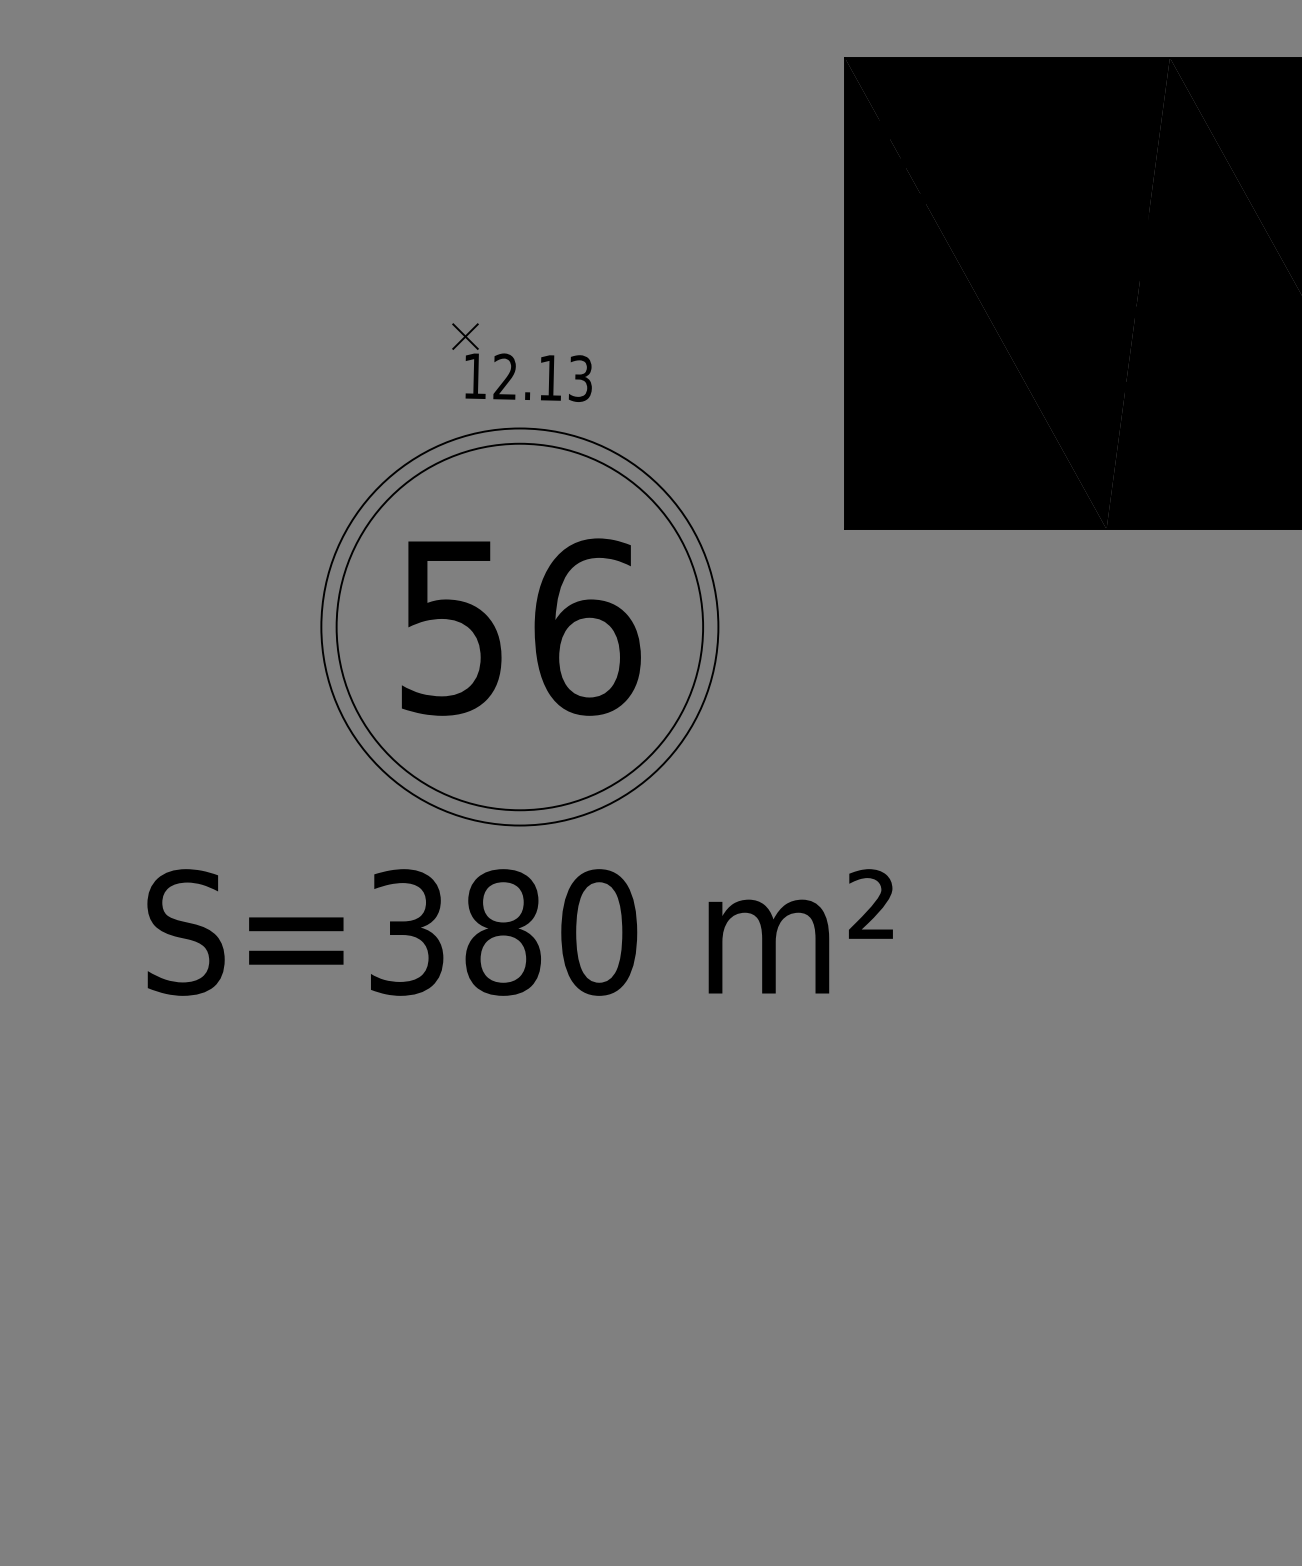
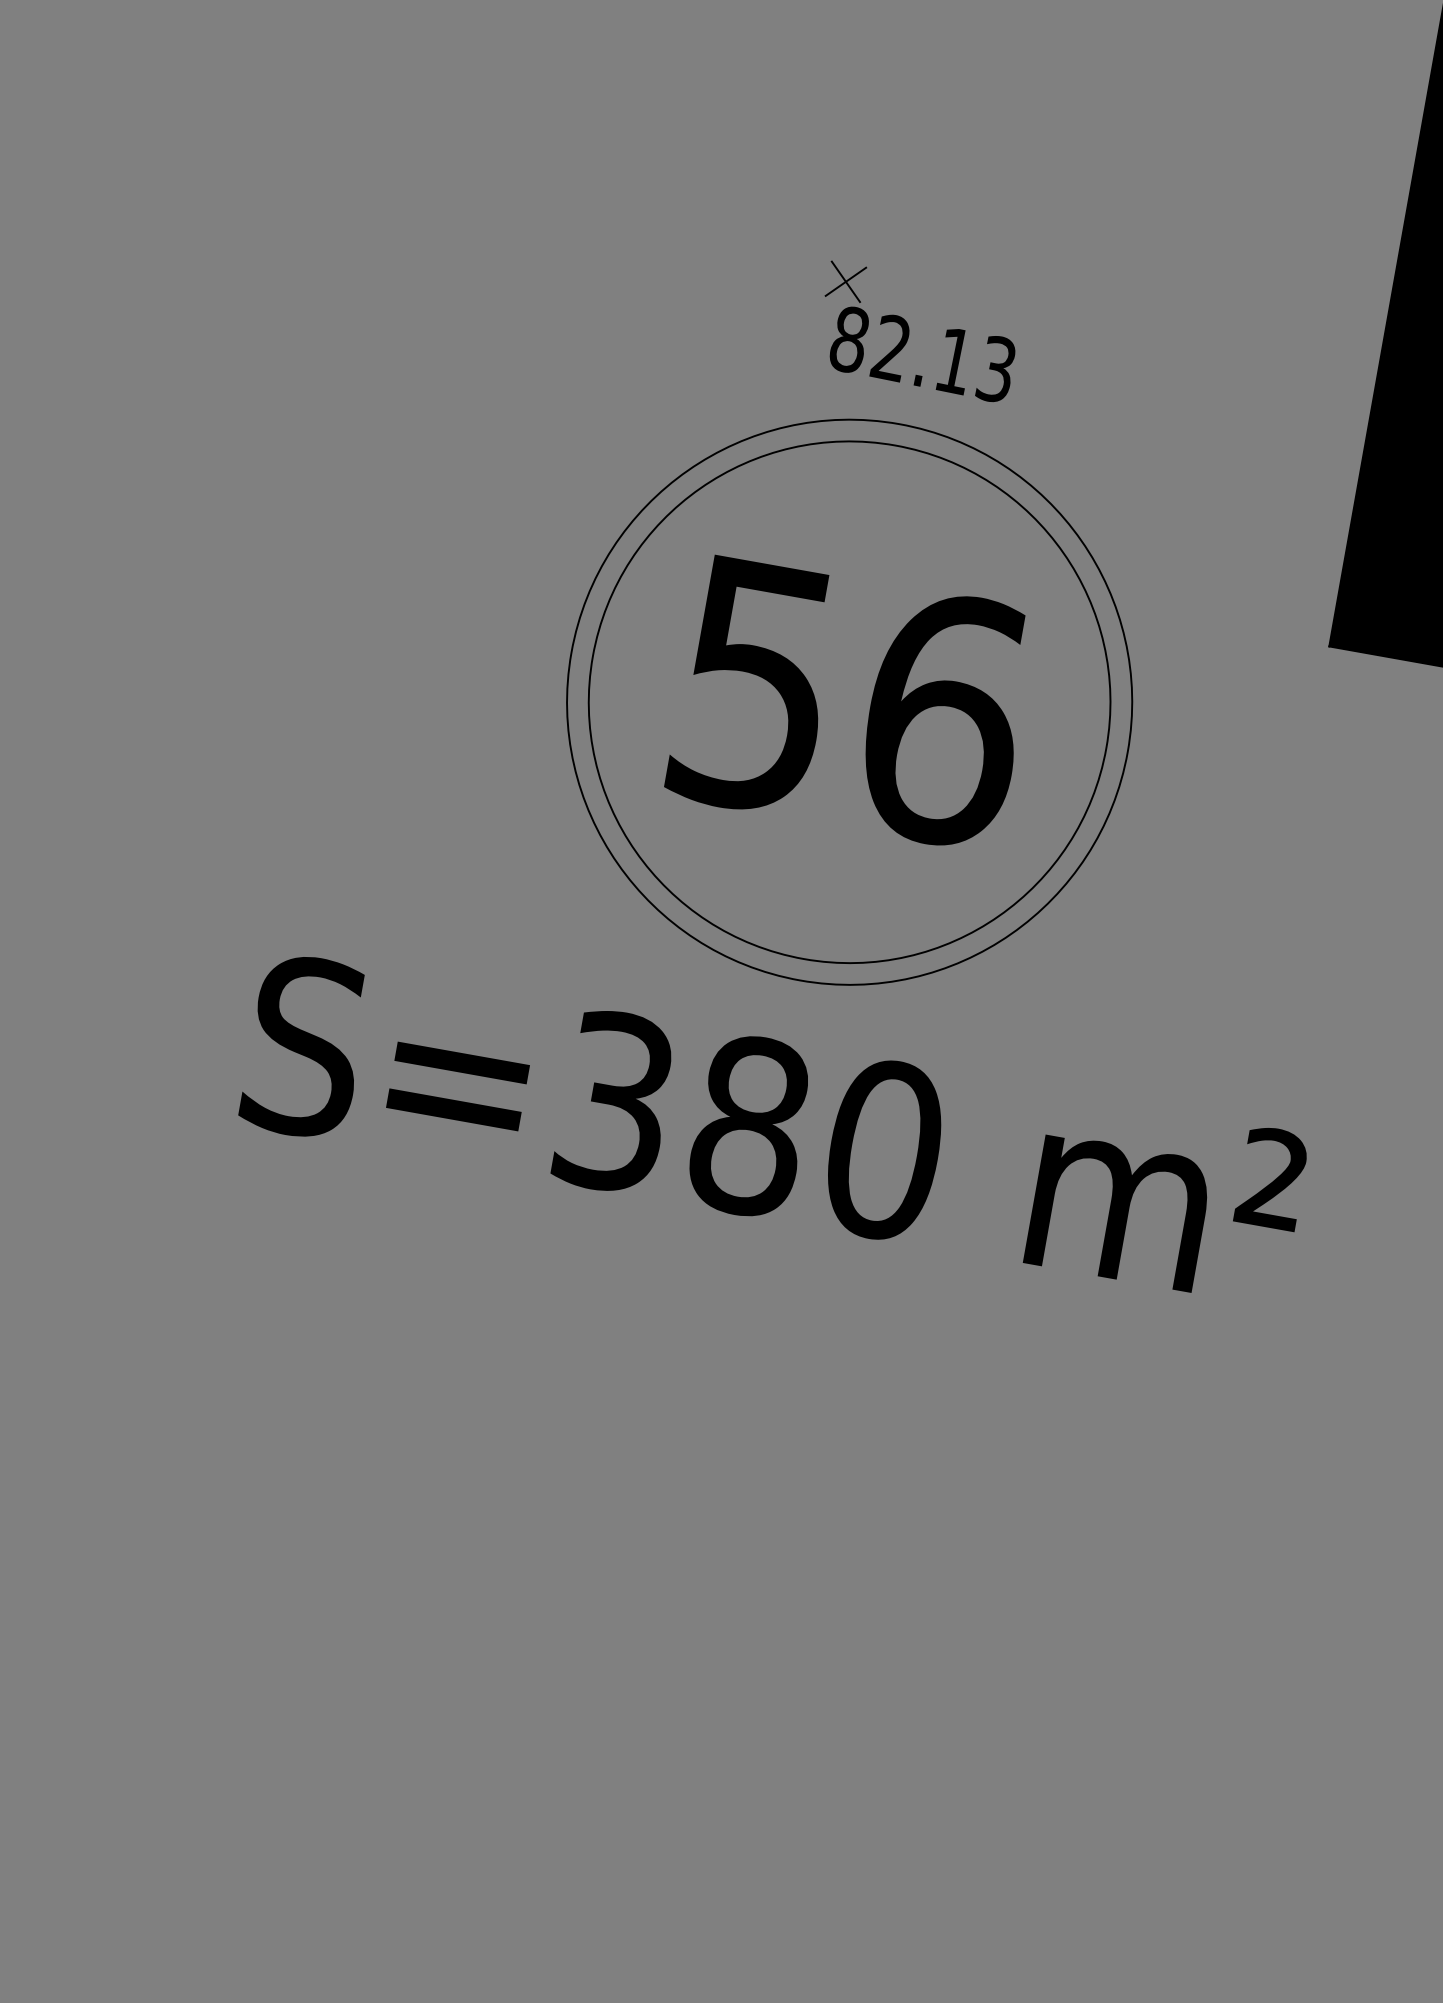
text: (474, 375) -> (848, 338), 12.13 -> 82.13

